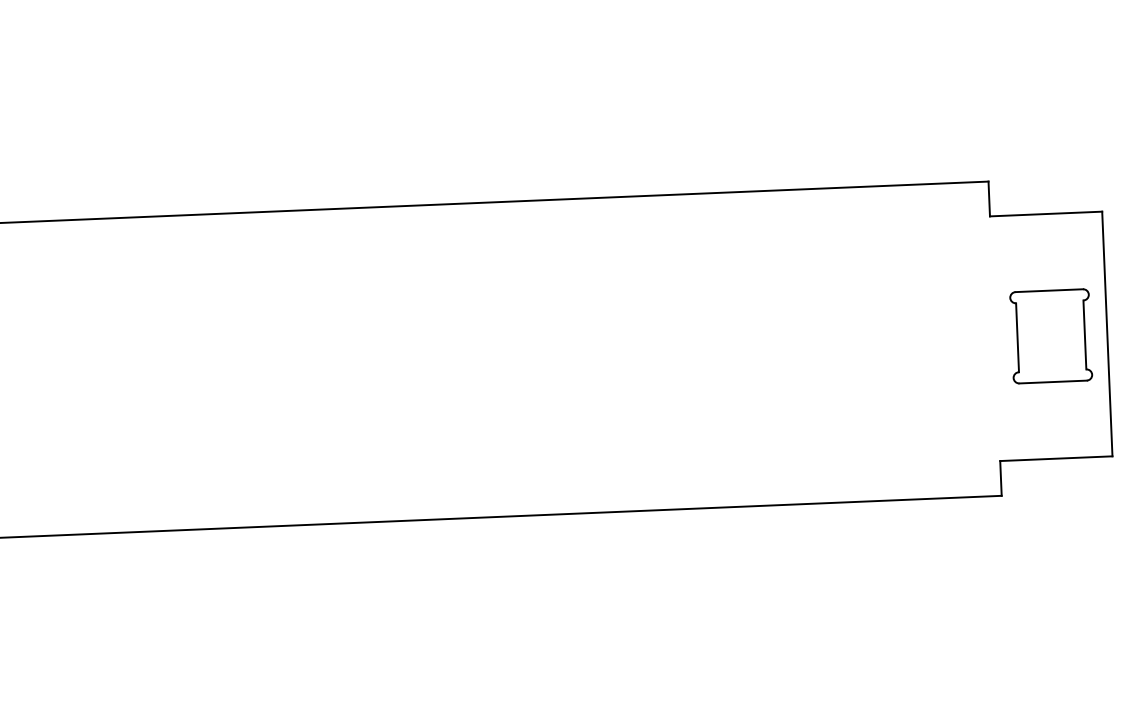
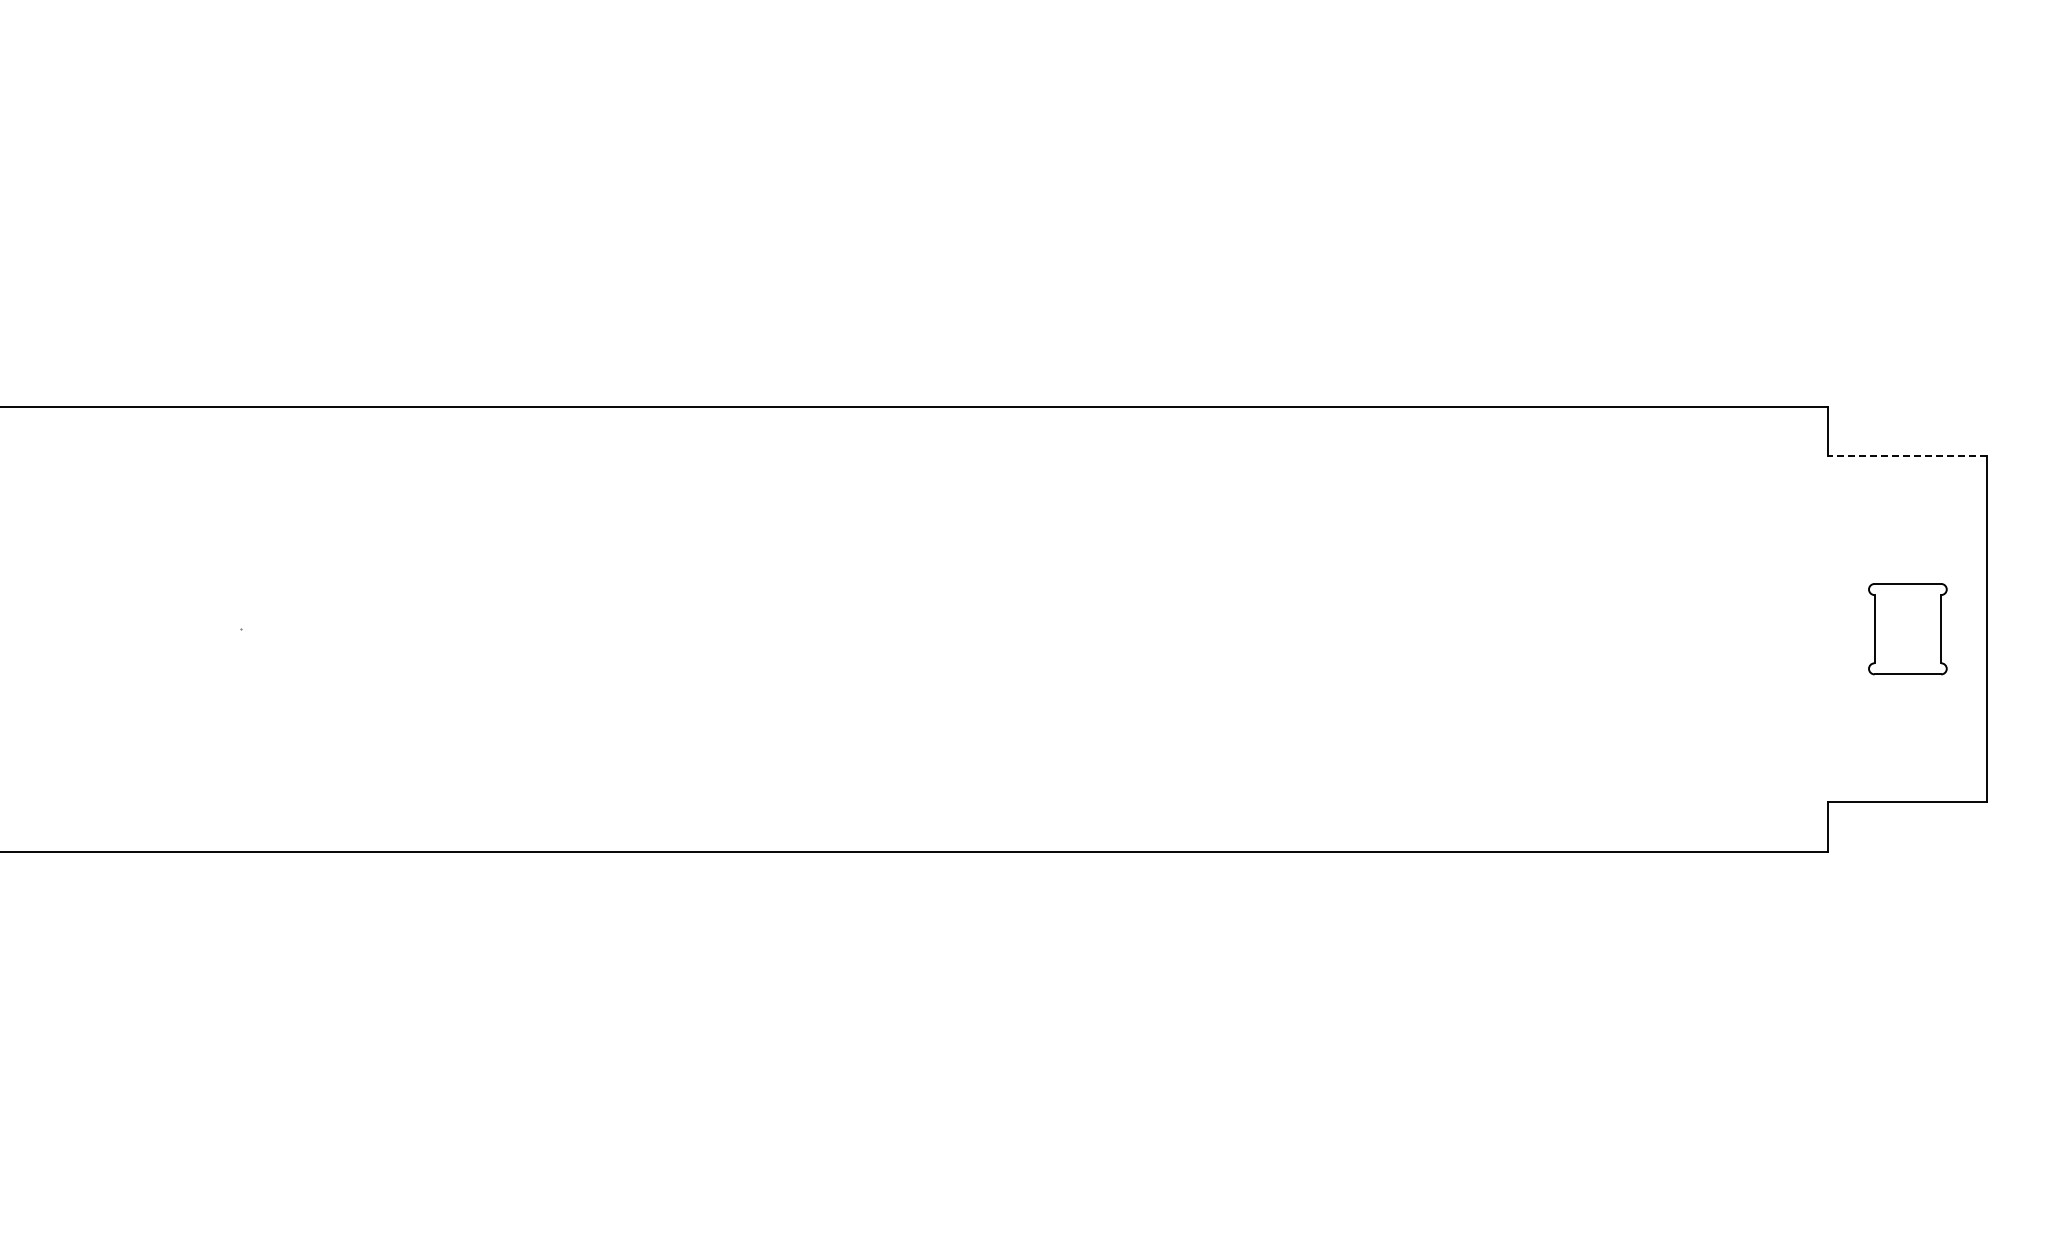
line: (1045, 214) -> (1907, 456), solid -> dashed
part: (1050, 335) -> (1907, 628), size x0.7

